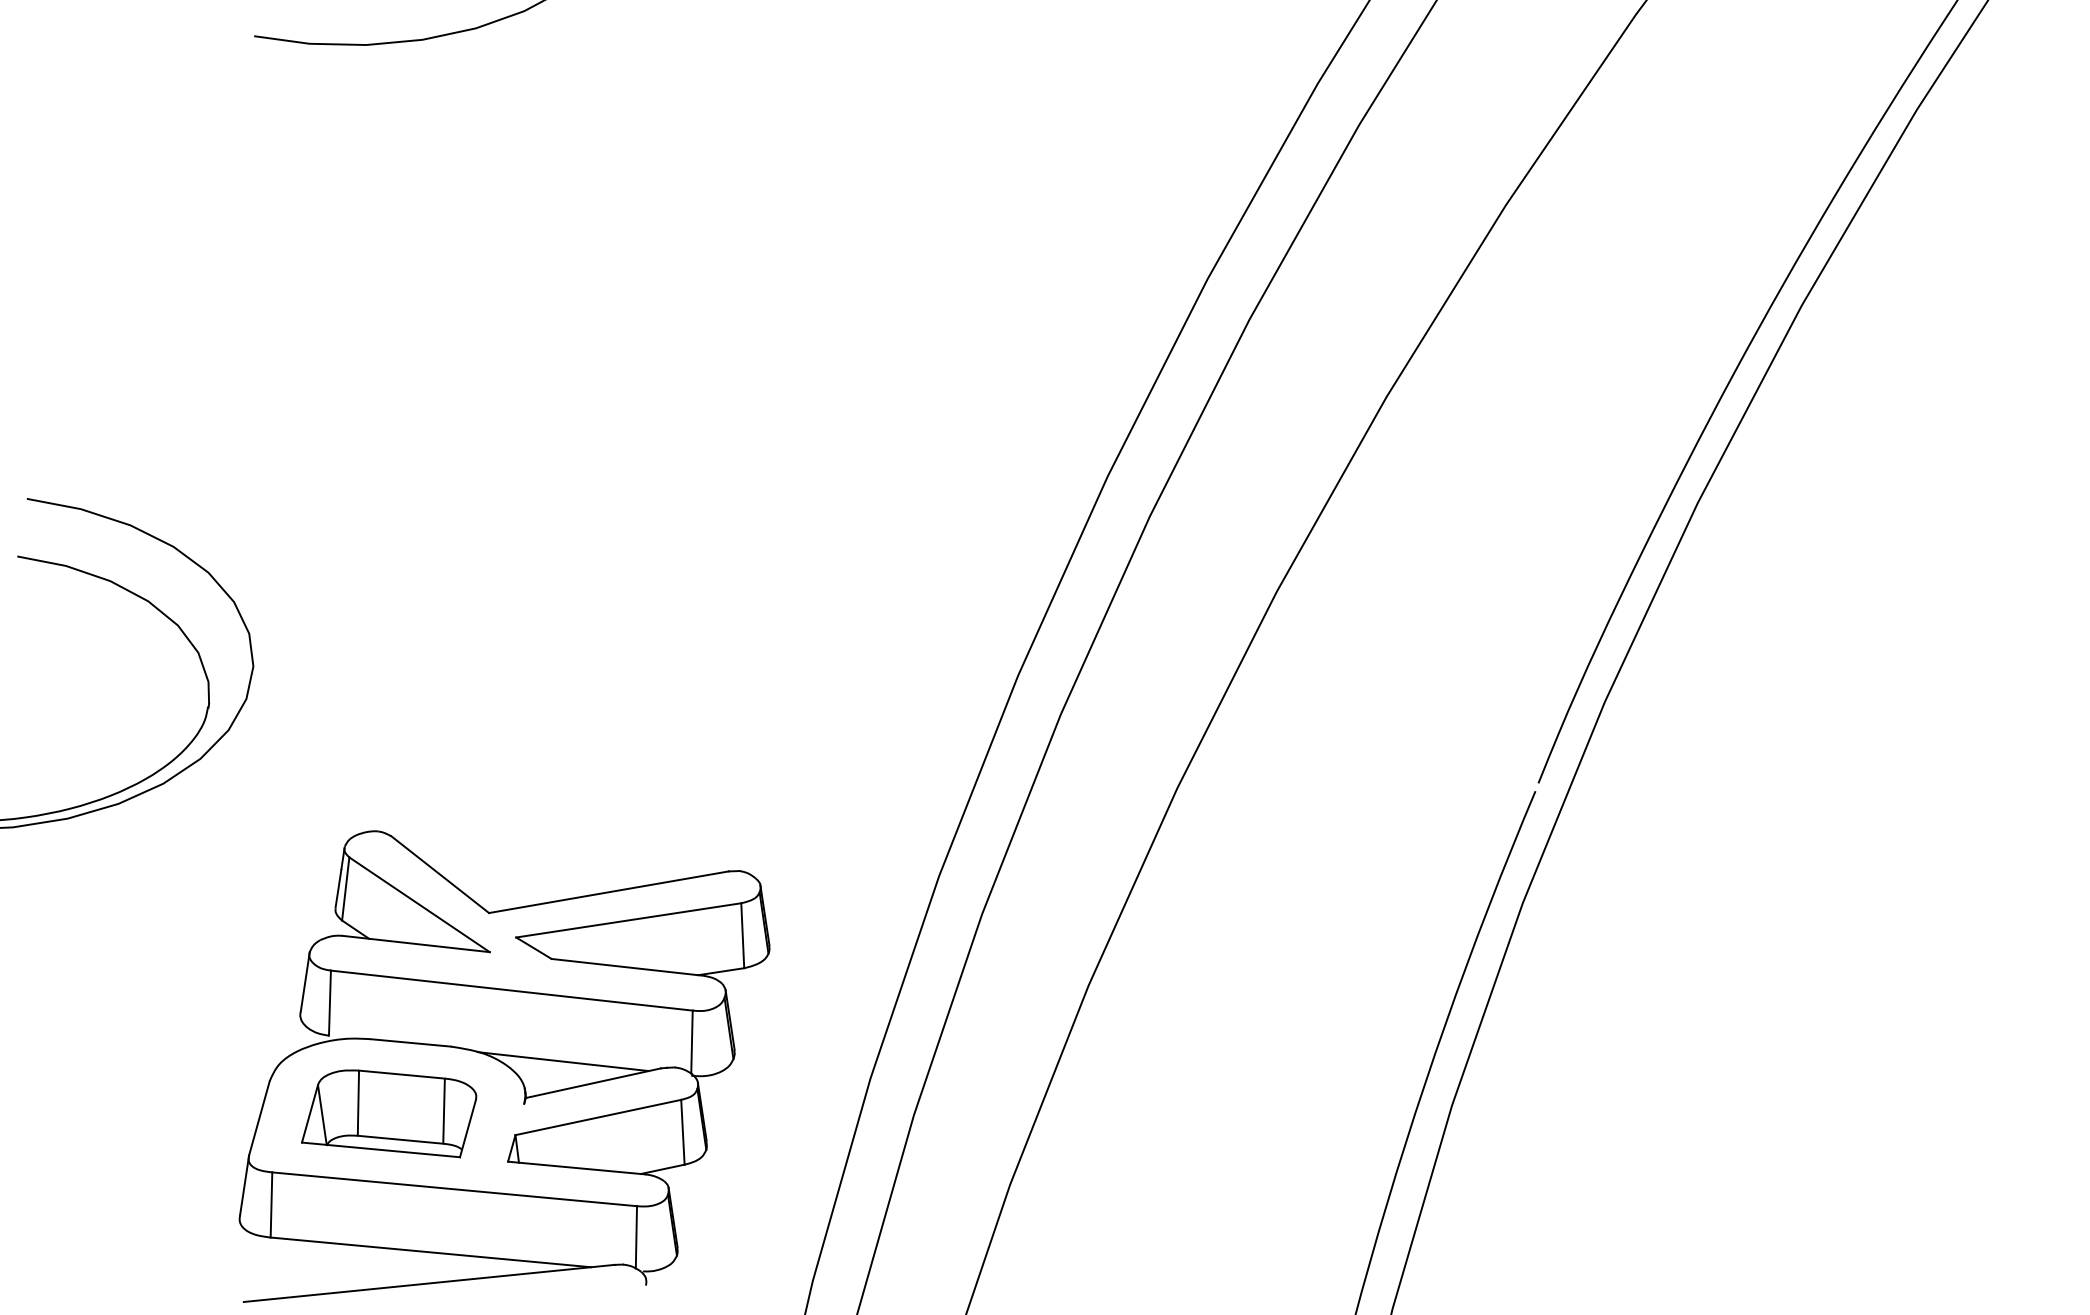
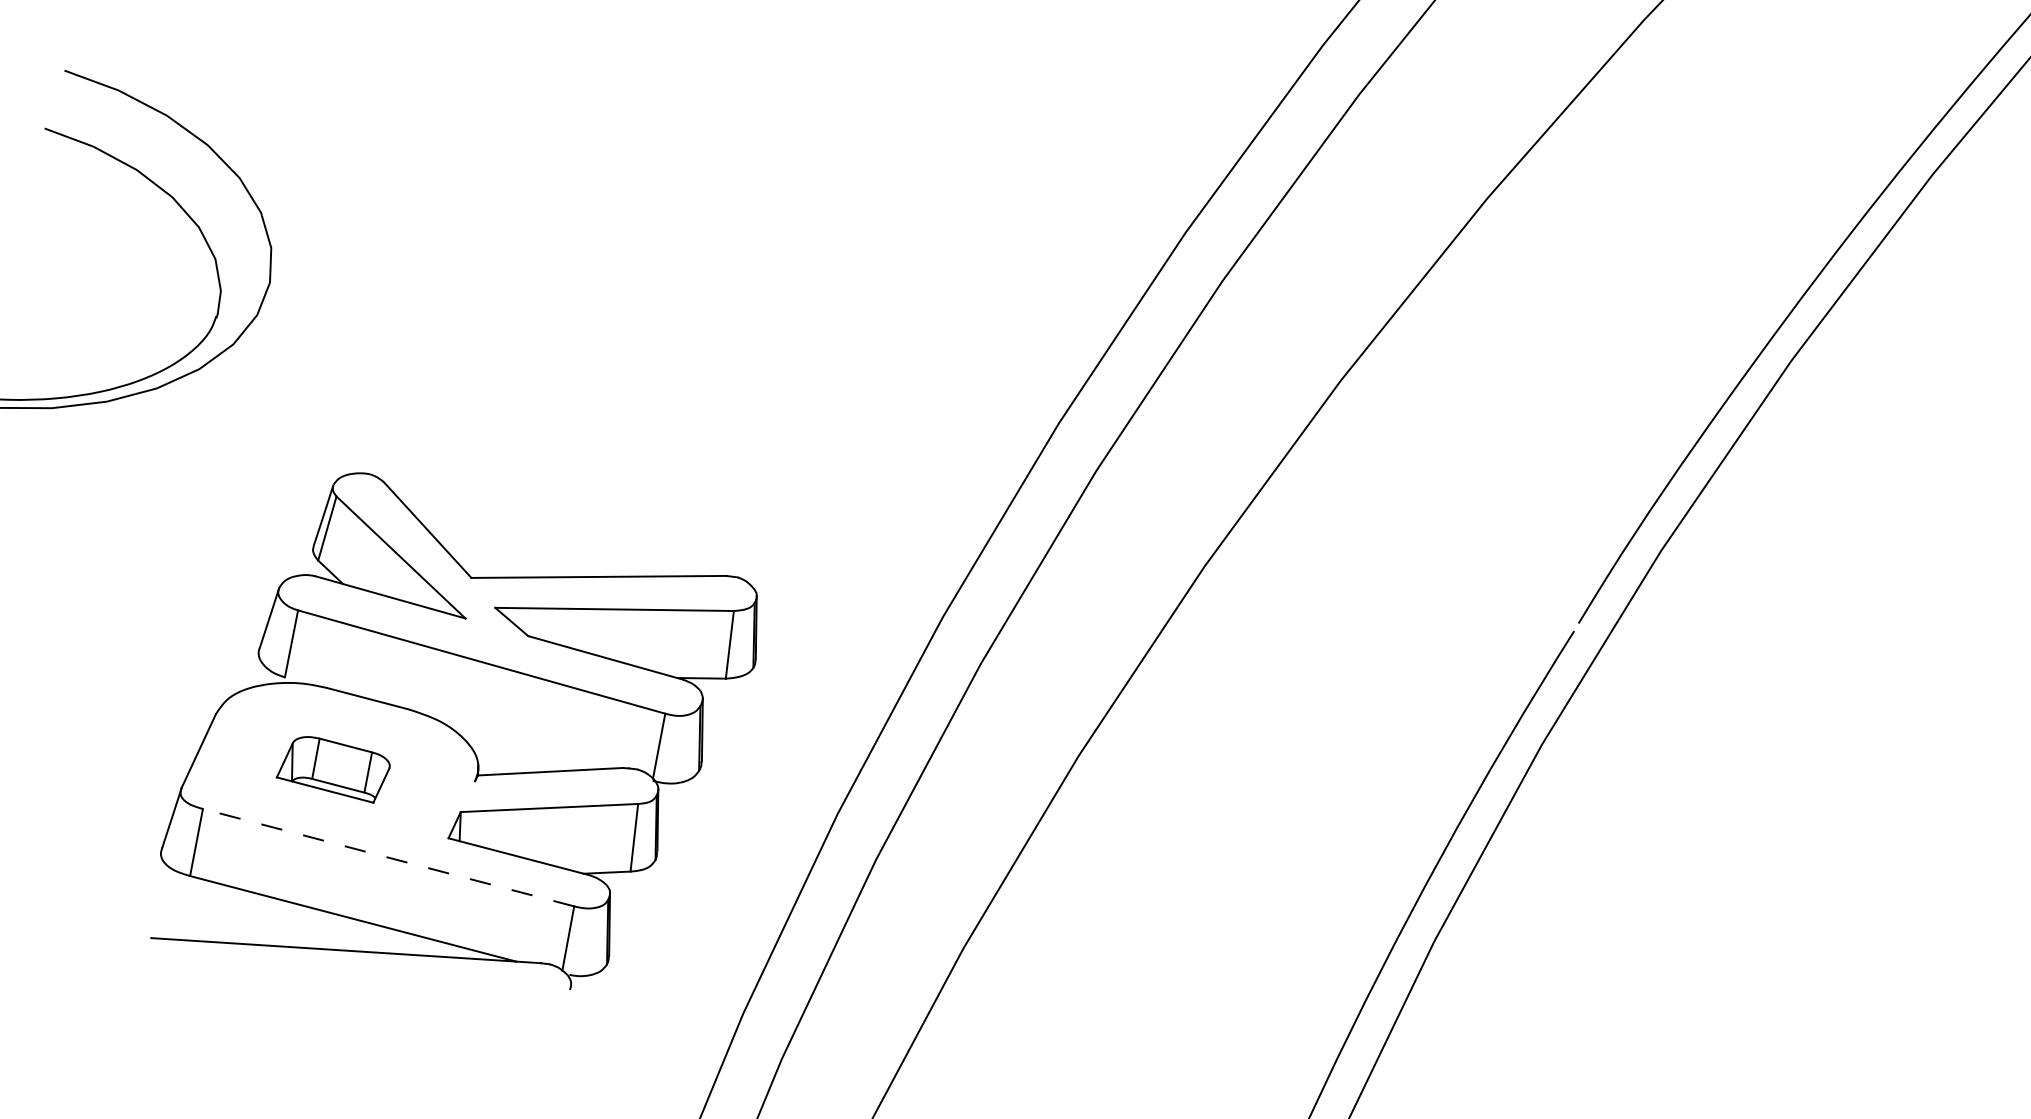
line: (562, 1061) -> (521, 743), removed
part: (389, 1113) -> (334, 768), size x0.6
line: (454, 1189) -> (388, 857), solid -> dashed

